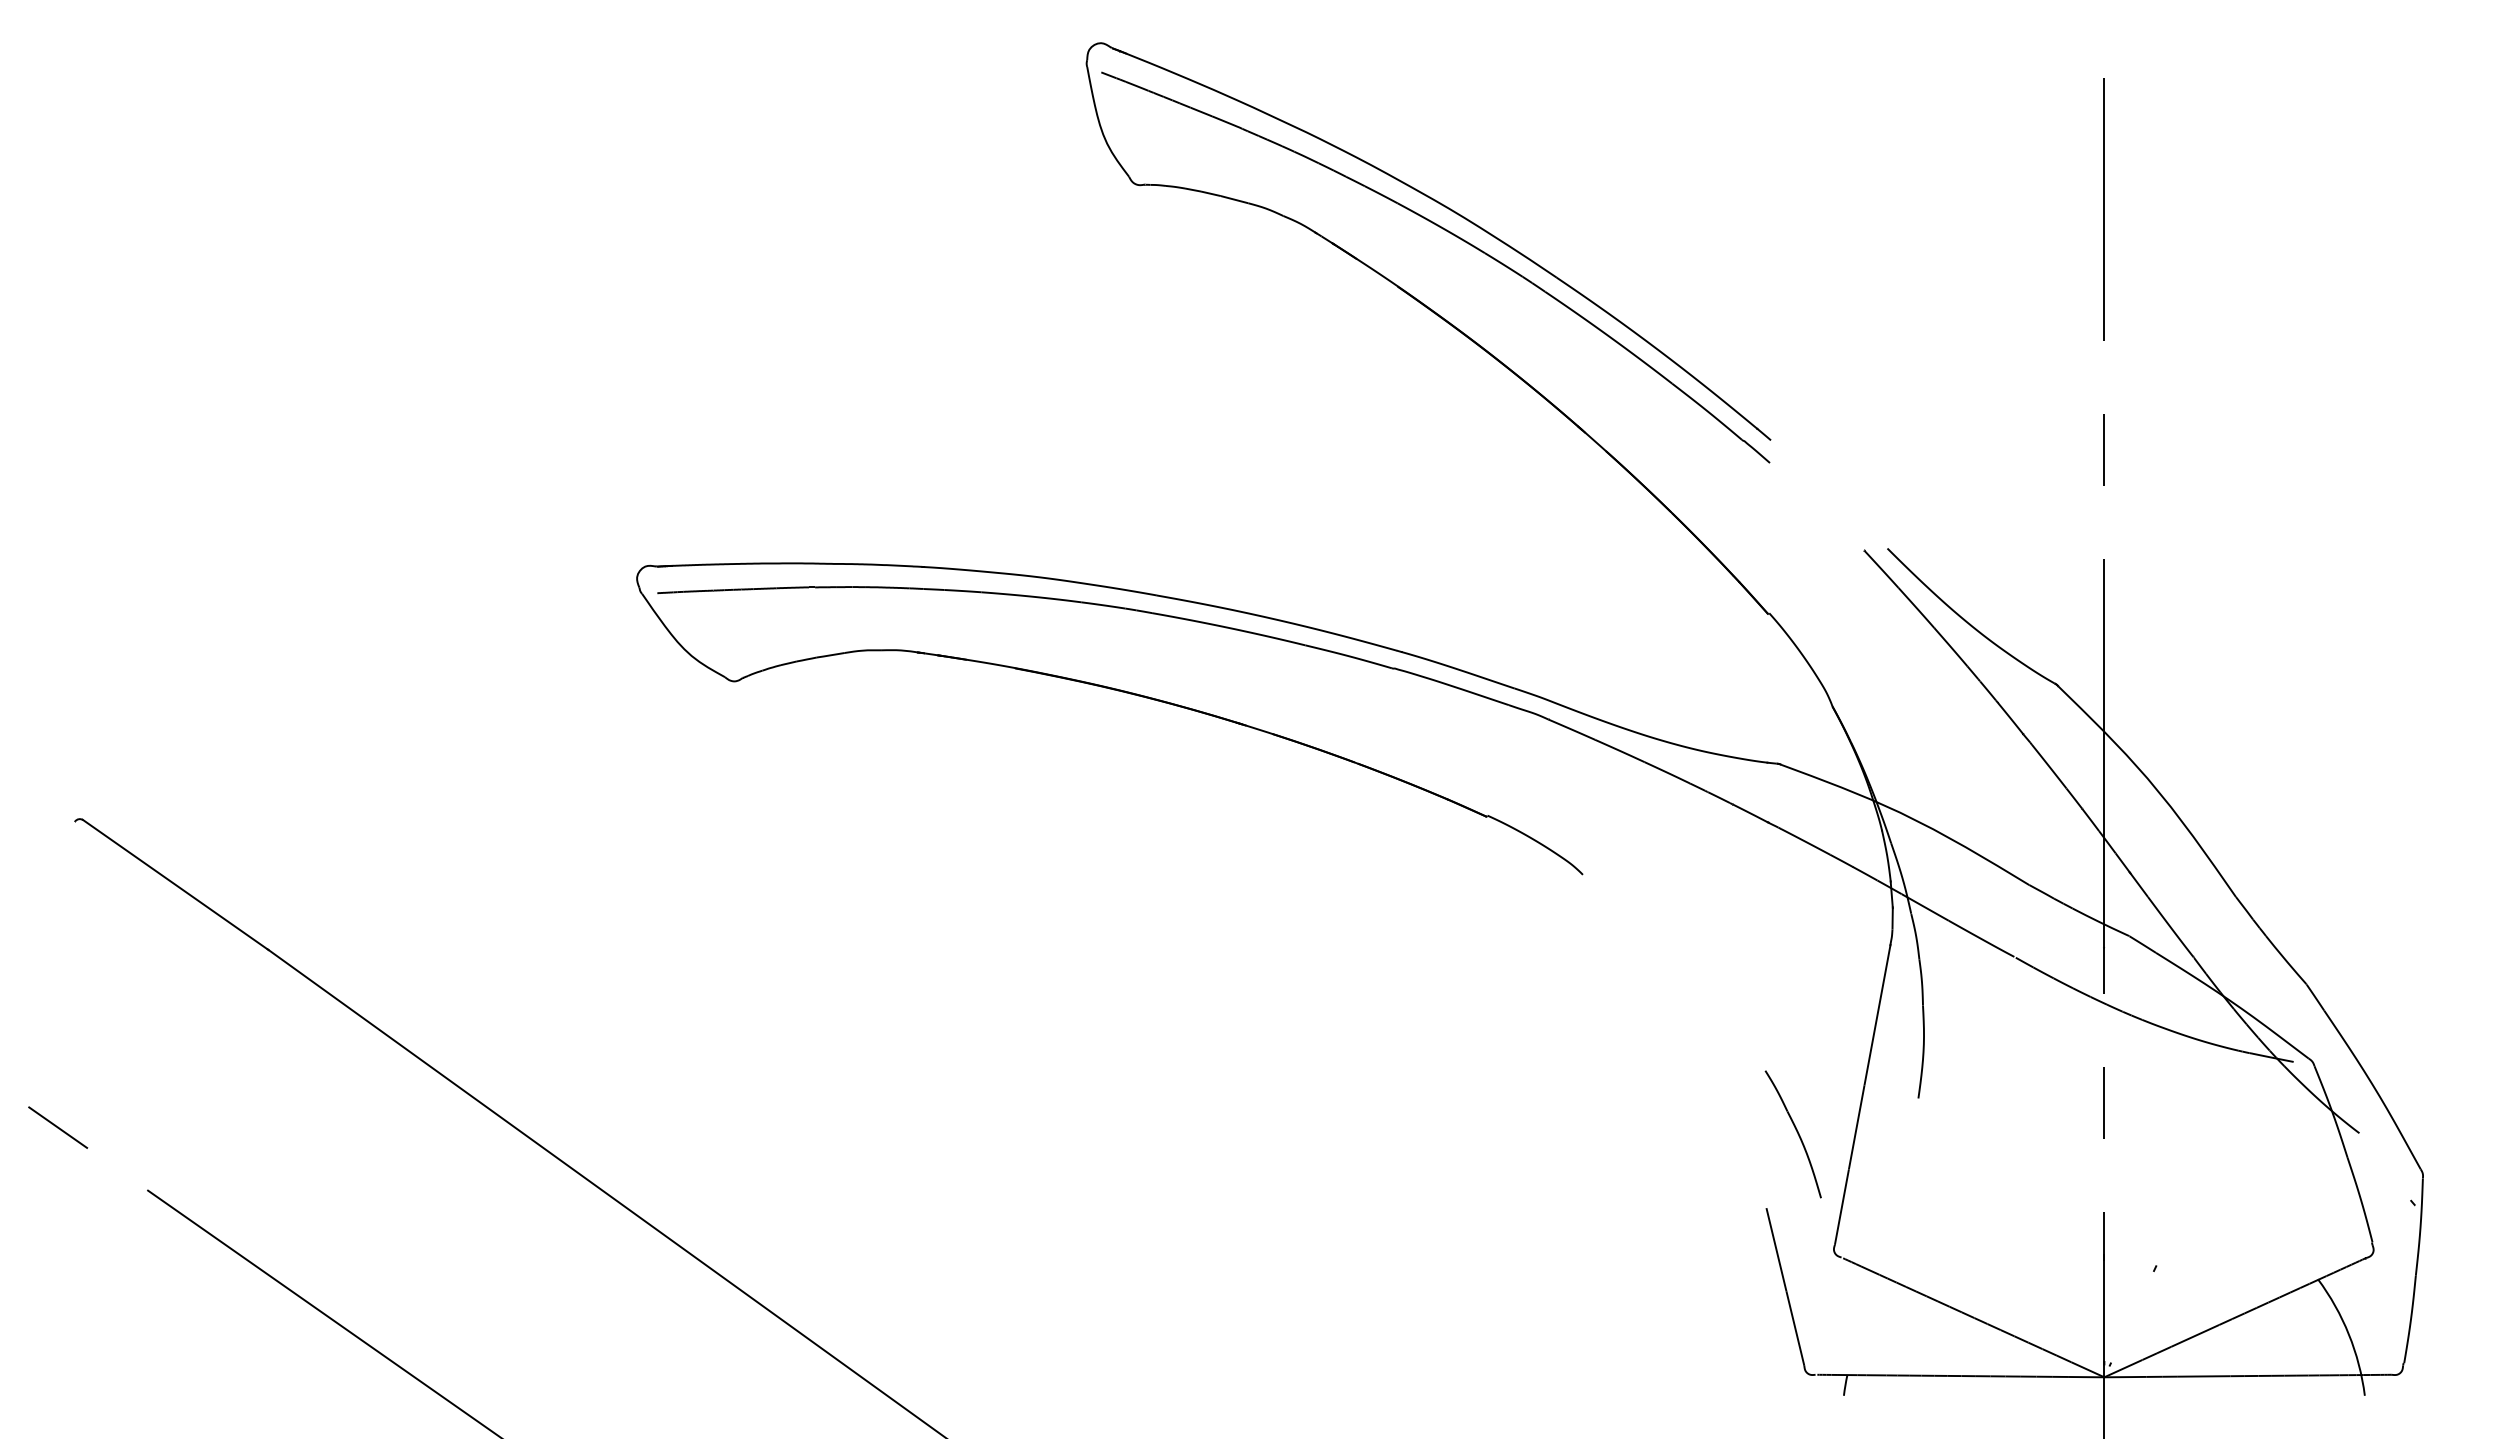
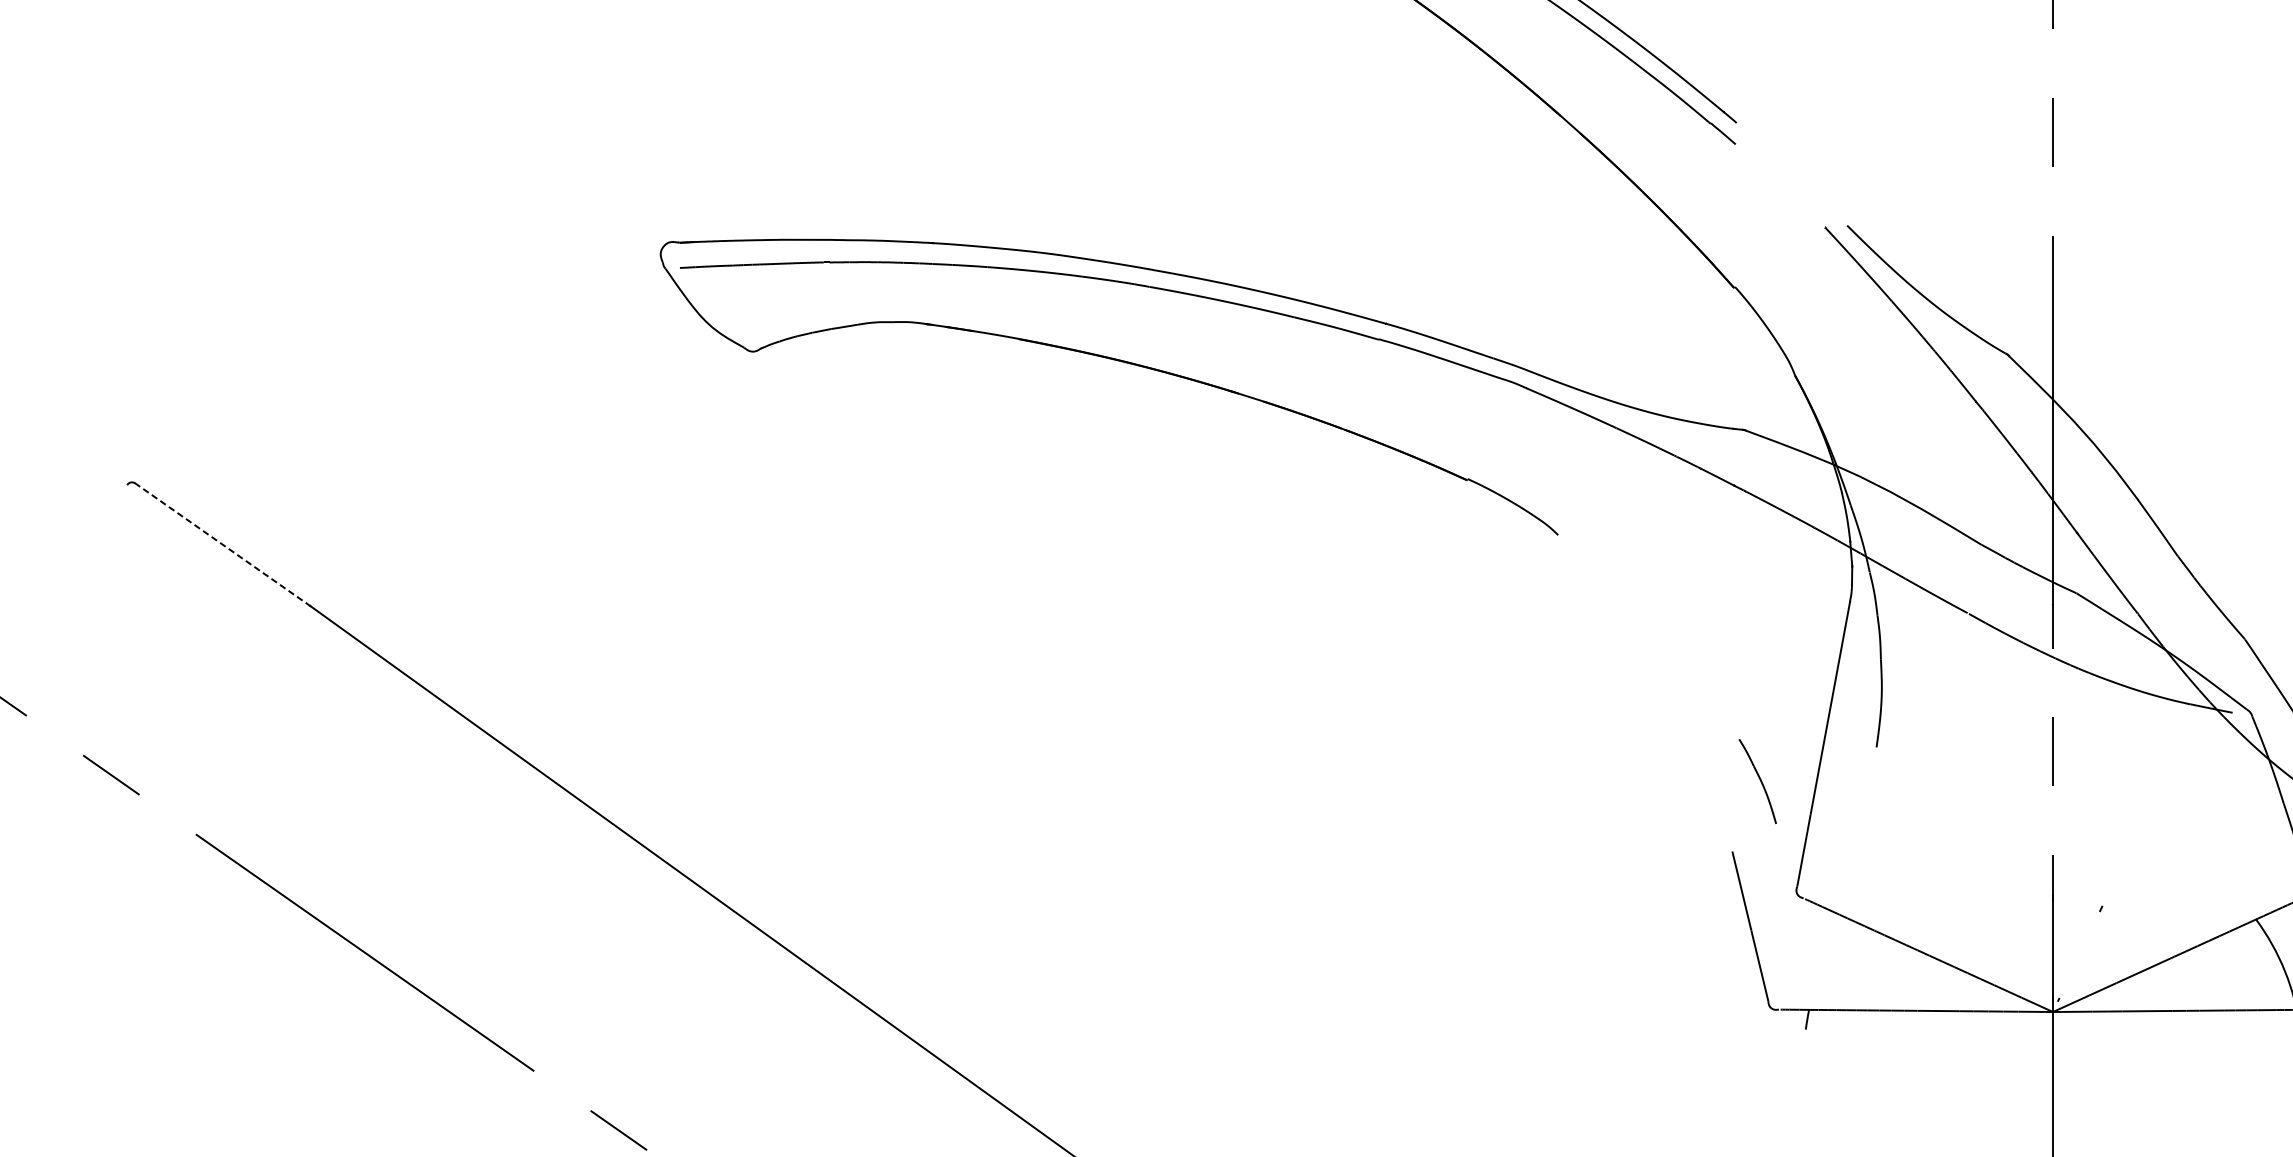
line: (176, 885) -> (223, 545), solid -> dashed
part: (1792, 1134) -> (1757, 781), size x0.7

